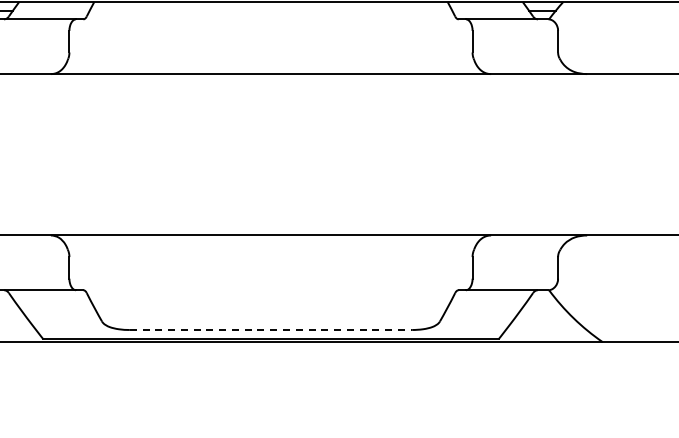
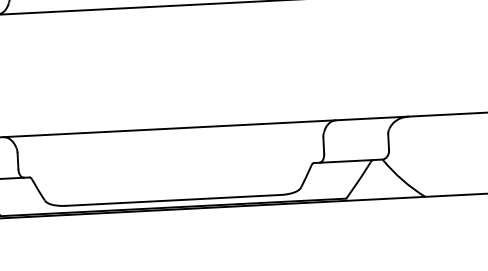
line: (271, 329) -> (173, 200), dashed -> solid

